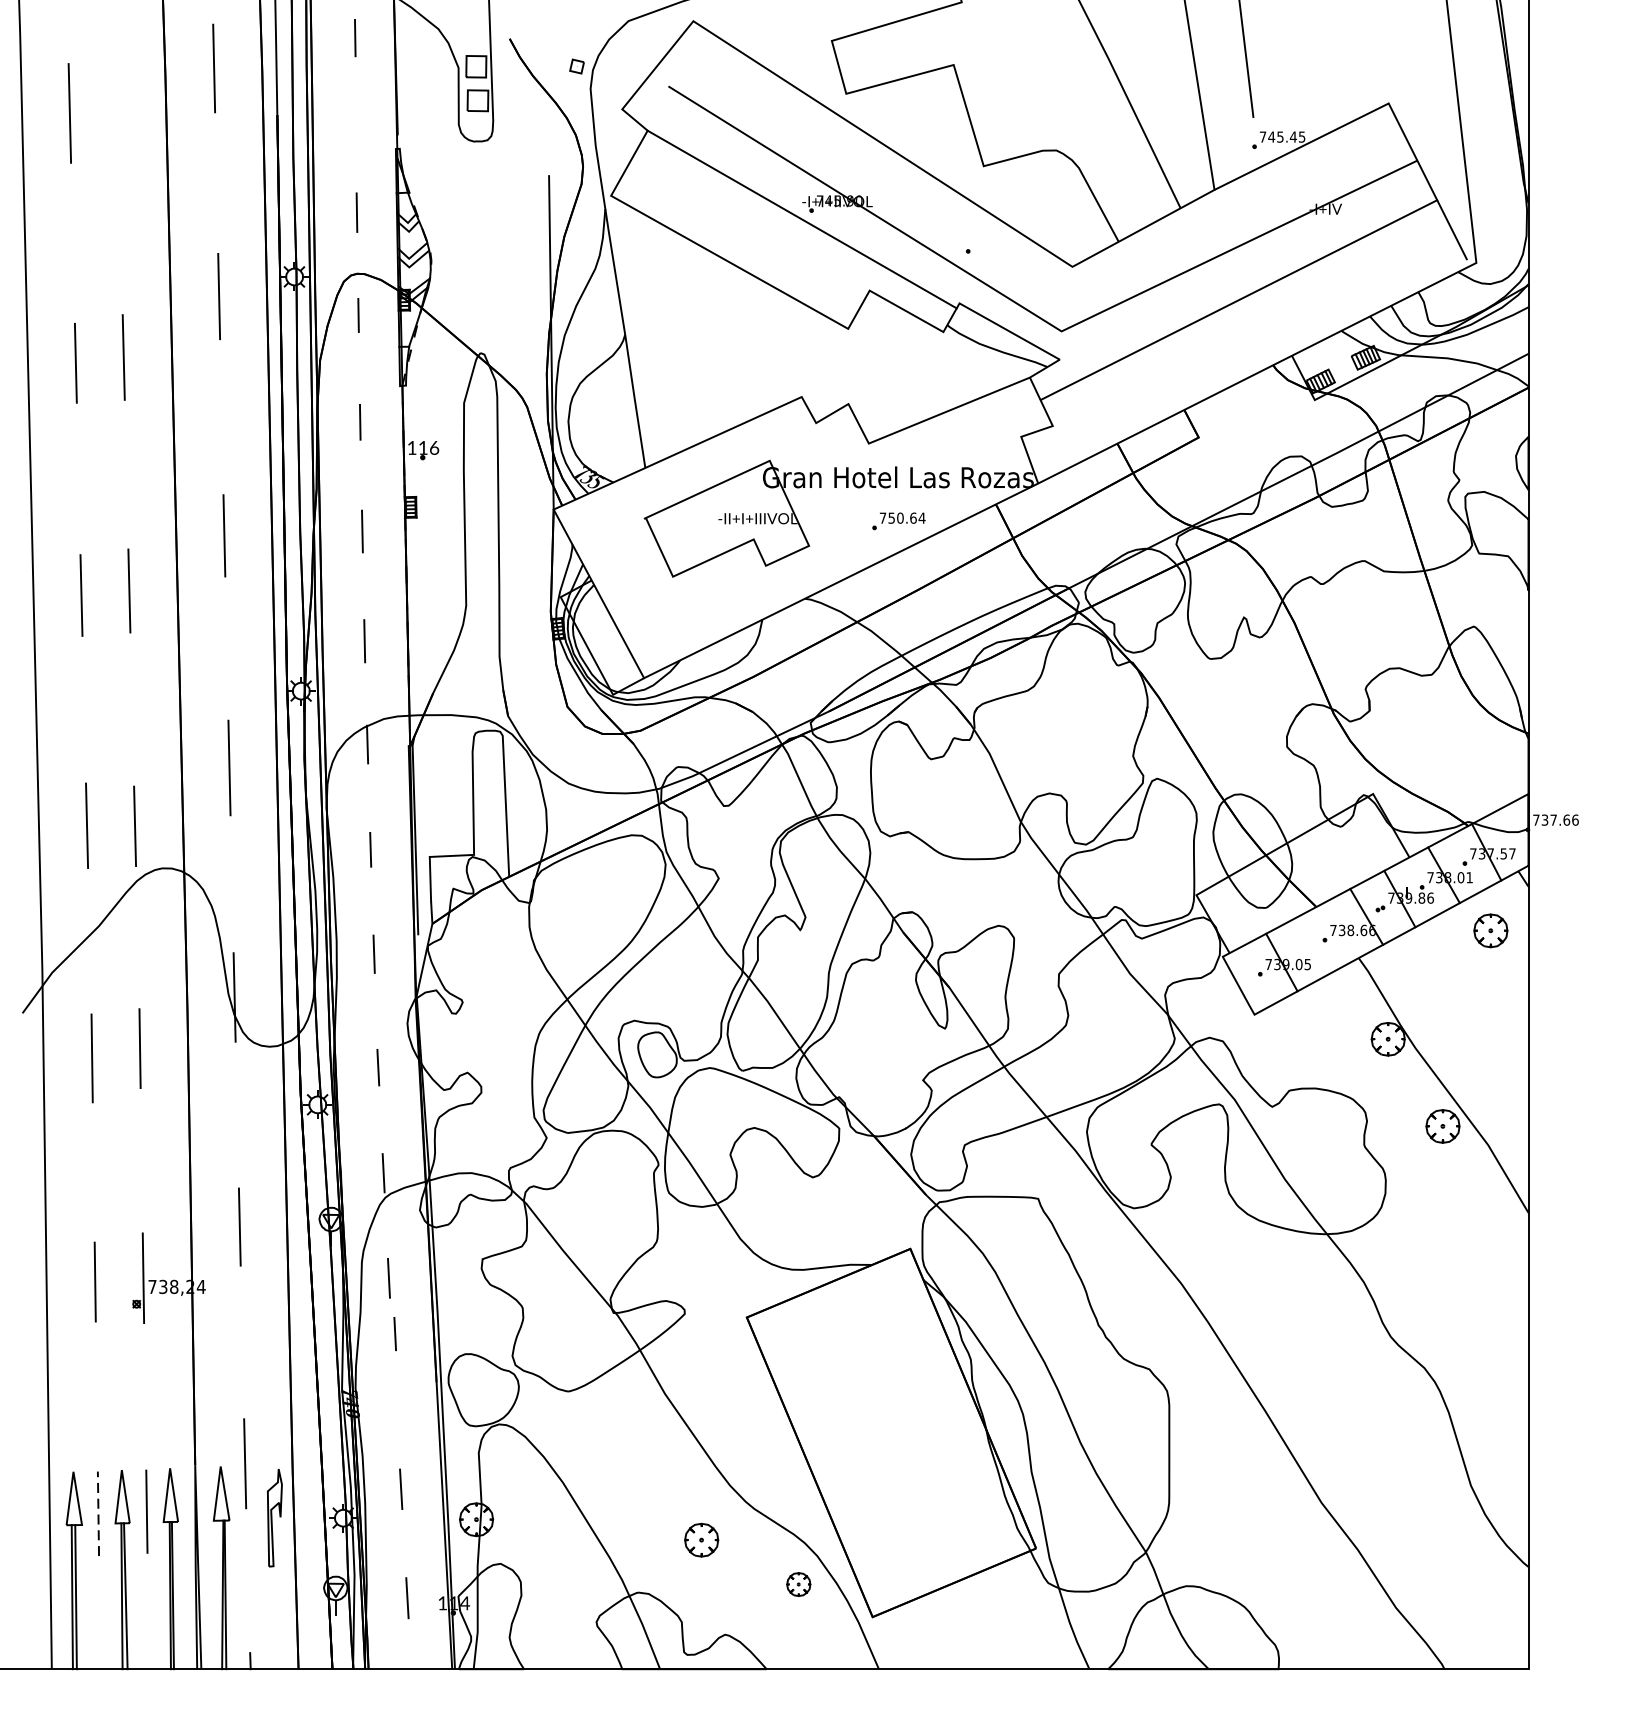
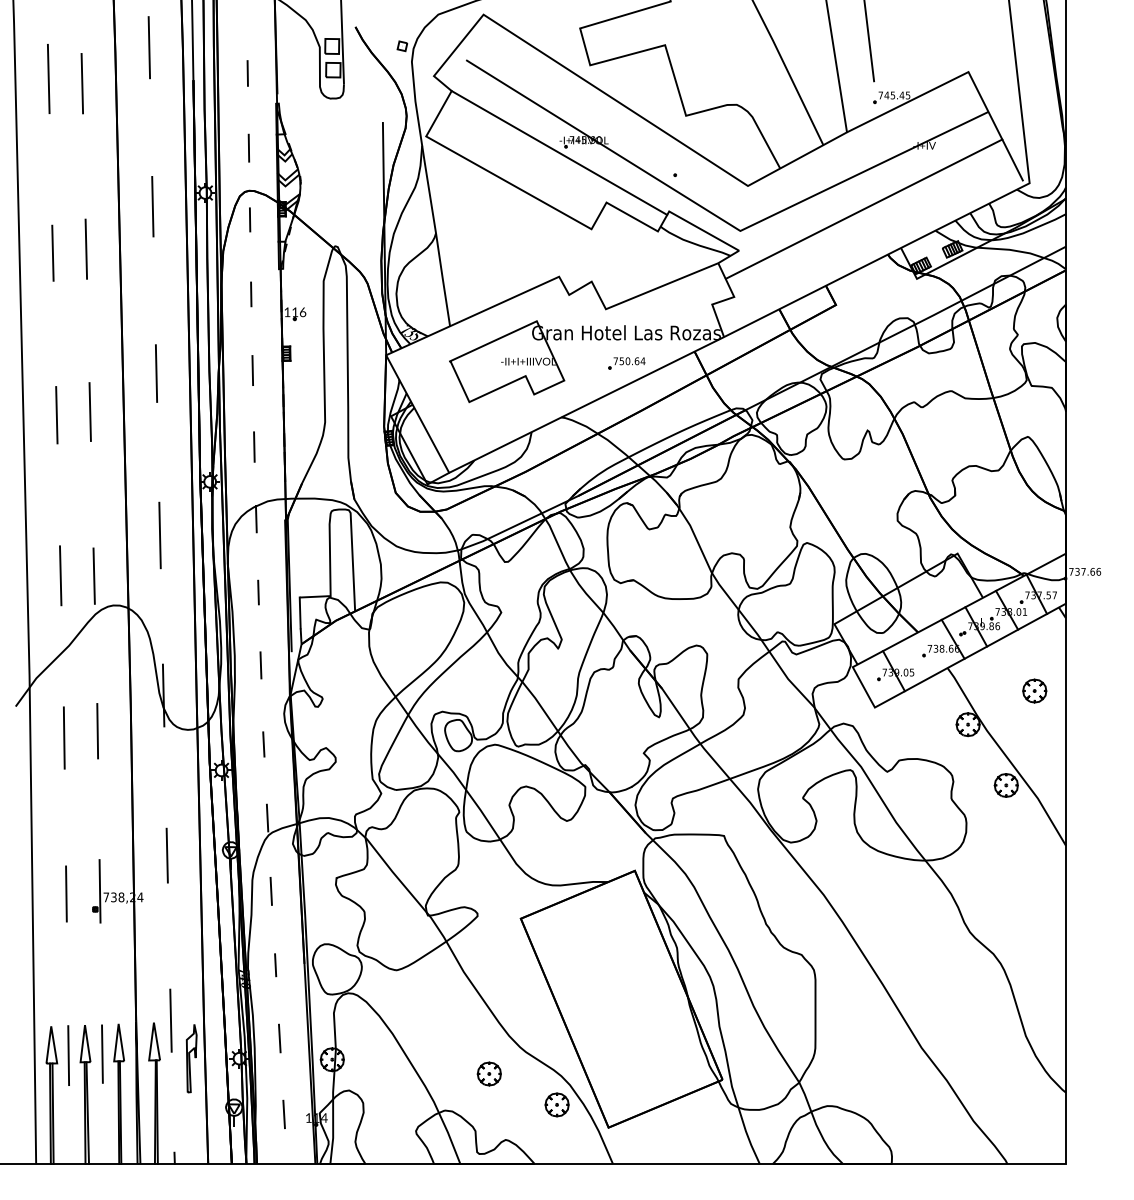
line: (354, 38) -> (247, 73), moved
line: (118, 119) -> (82, 83), added
part: (1490, 930) -> (1034, 690), moved
line: (395, 1334) -> (275, 965), moved
line: (98, 1513) -> (68, 1055), dashed -> solid
part: (797, 1583) -> (556, 1104), size x1.43

